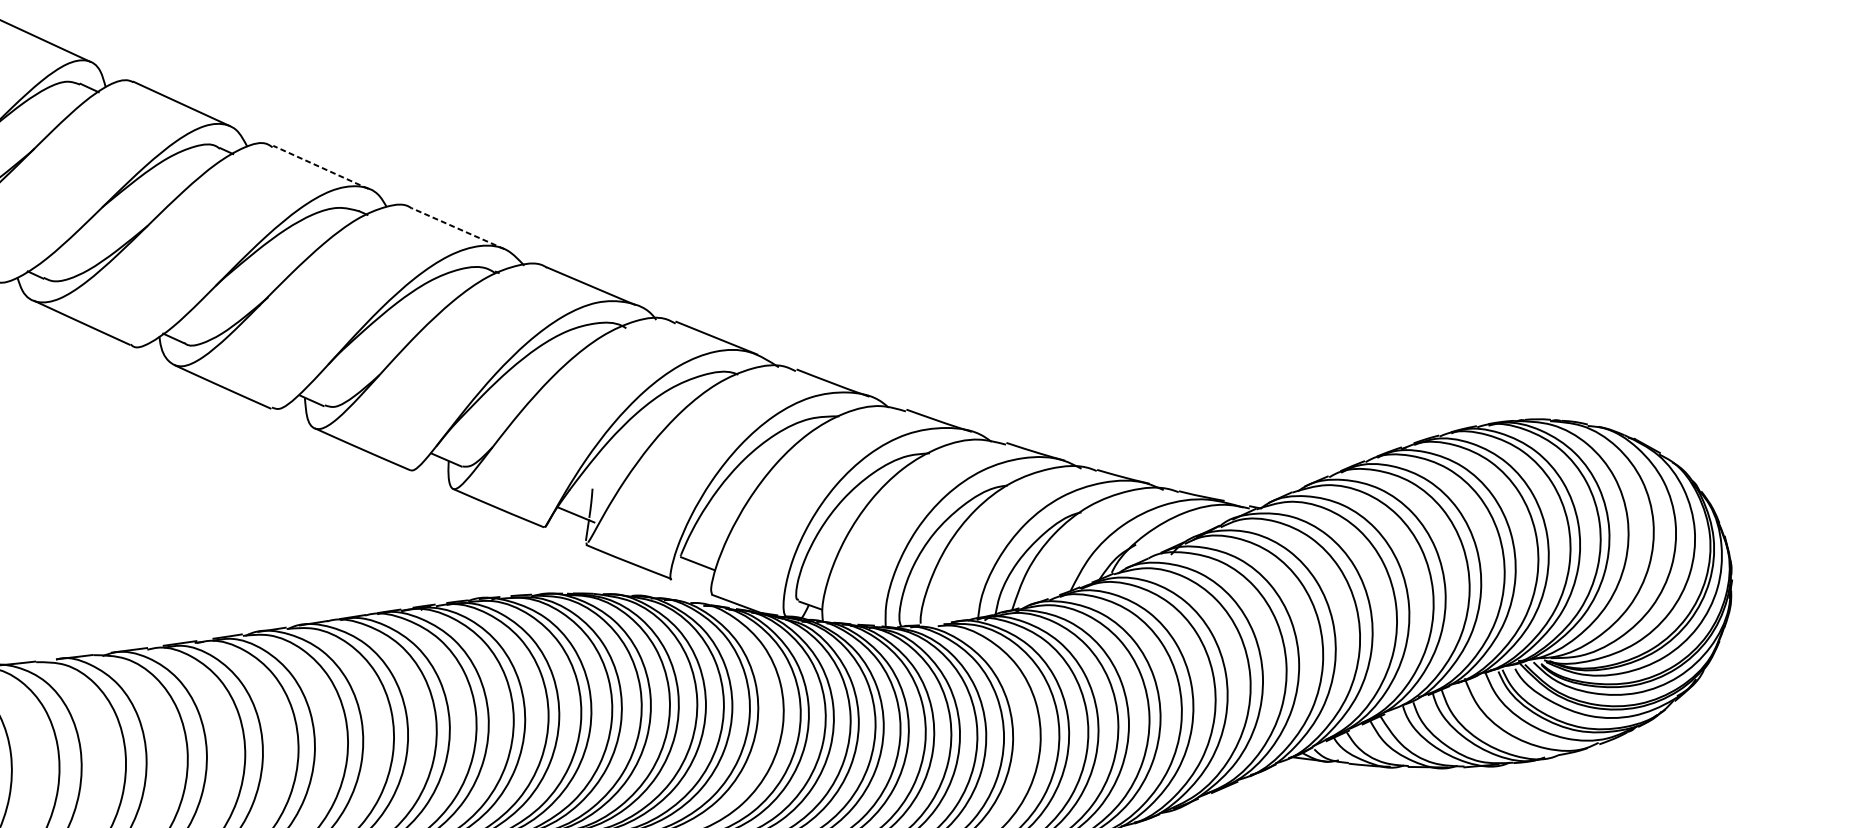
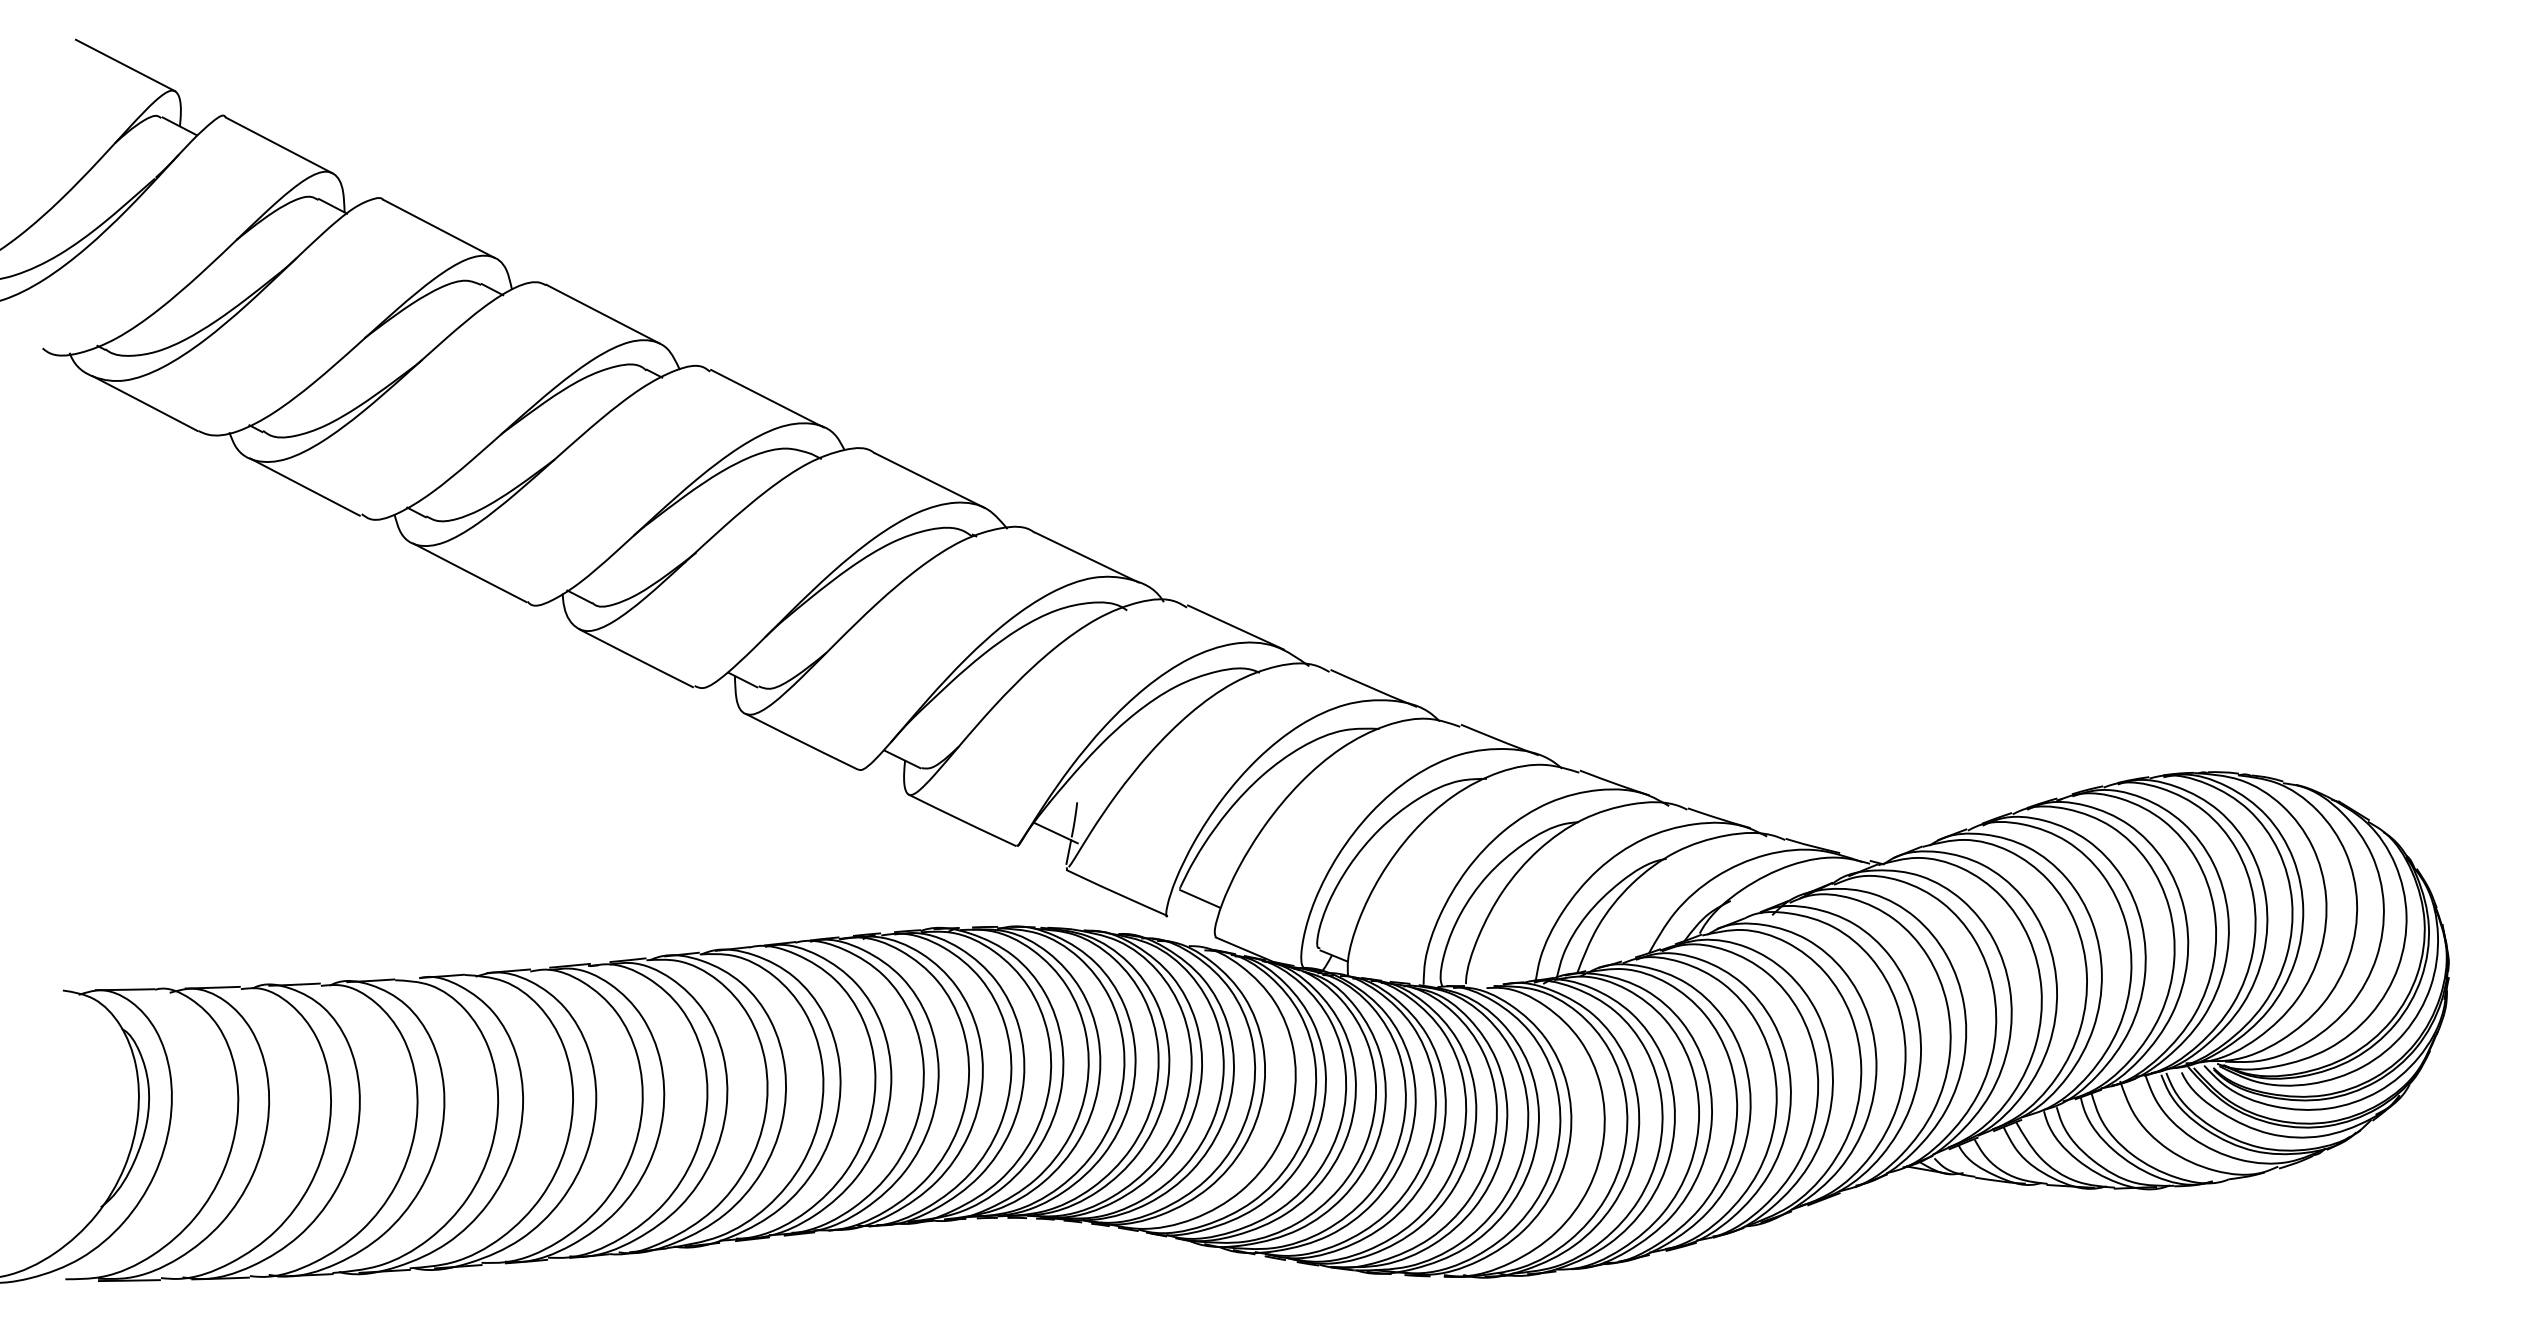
line: (320, 167) -> (767, 398), dashed -> solid
line: (457, 228) -> (929, 480), dashed -> solid

